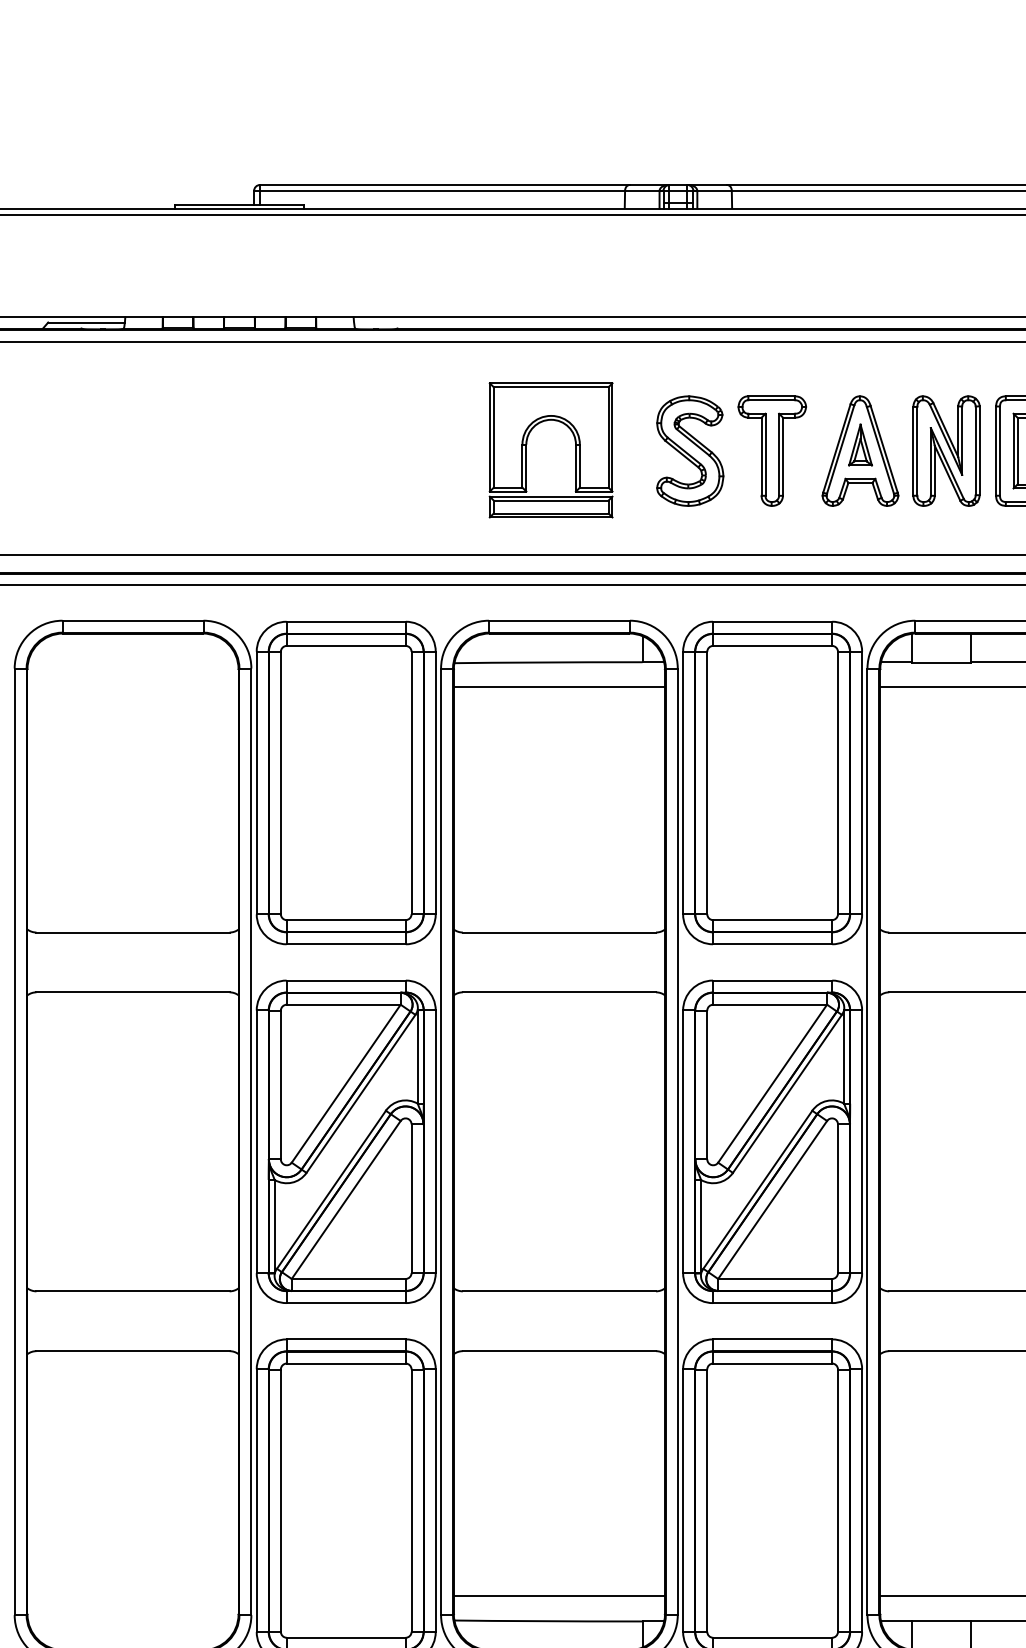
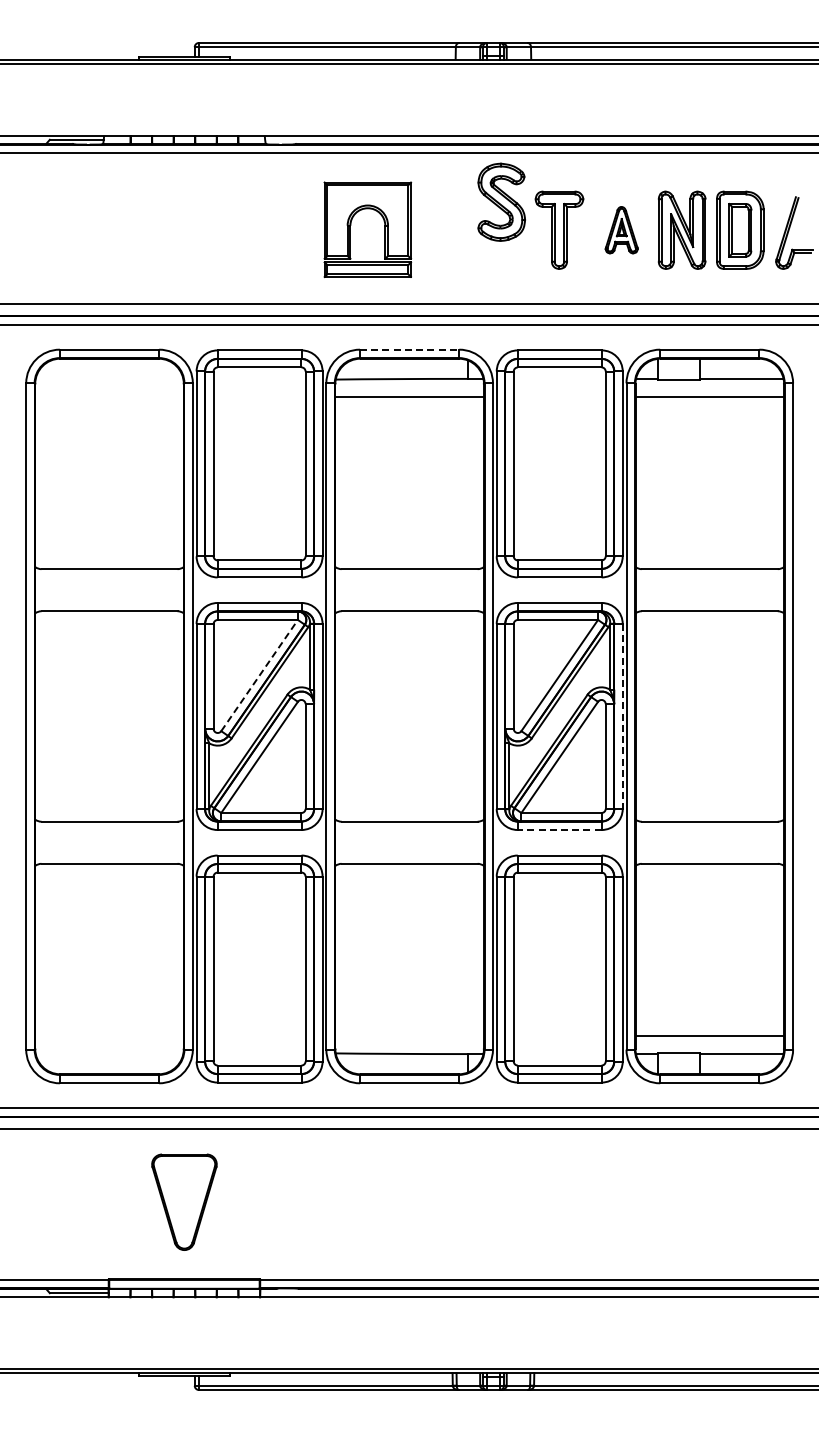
part: (527, 444) -> (351, 225), moved
part: (689, 449) -> (501, 201), moved
part: (860, 449) -> (621, 229), size x0.6
line: (559, 620) -> (409, 349), solid -> dashed
line: (346, 1083) -> (259, 675), solid -> dashed
line: (861, 1141) -> (622, 716), solid -> dashed
line: (772, 1303) -> (559, 830), solid -> dashed
line: (559, 1596) -> (409, 1036), removed

